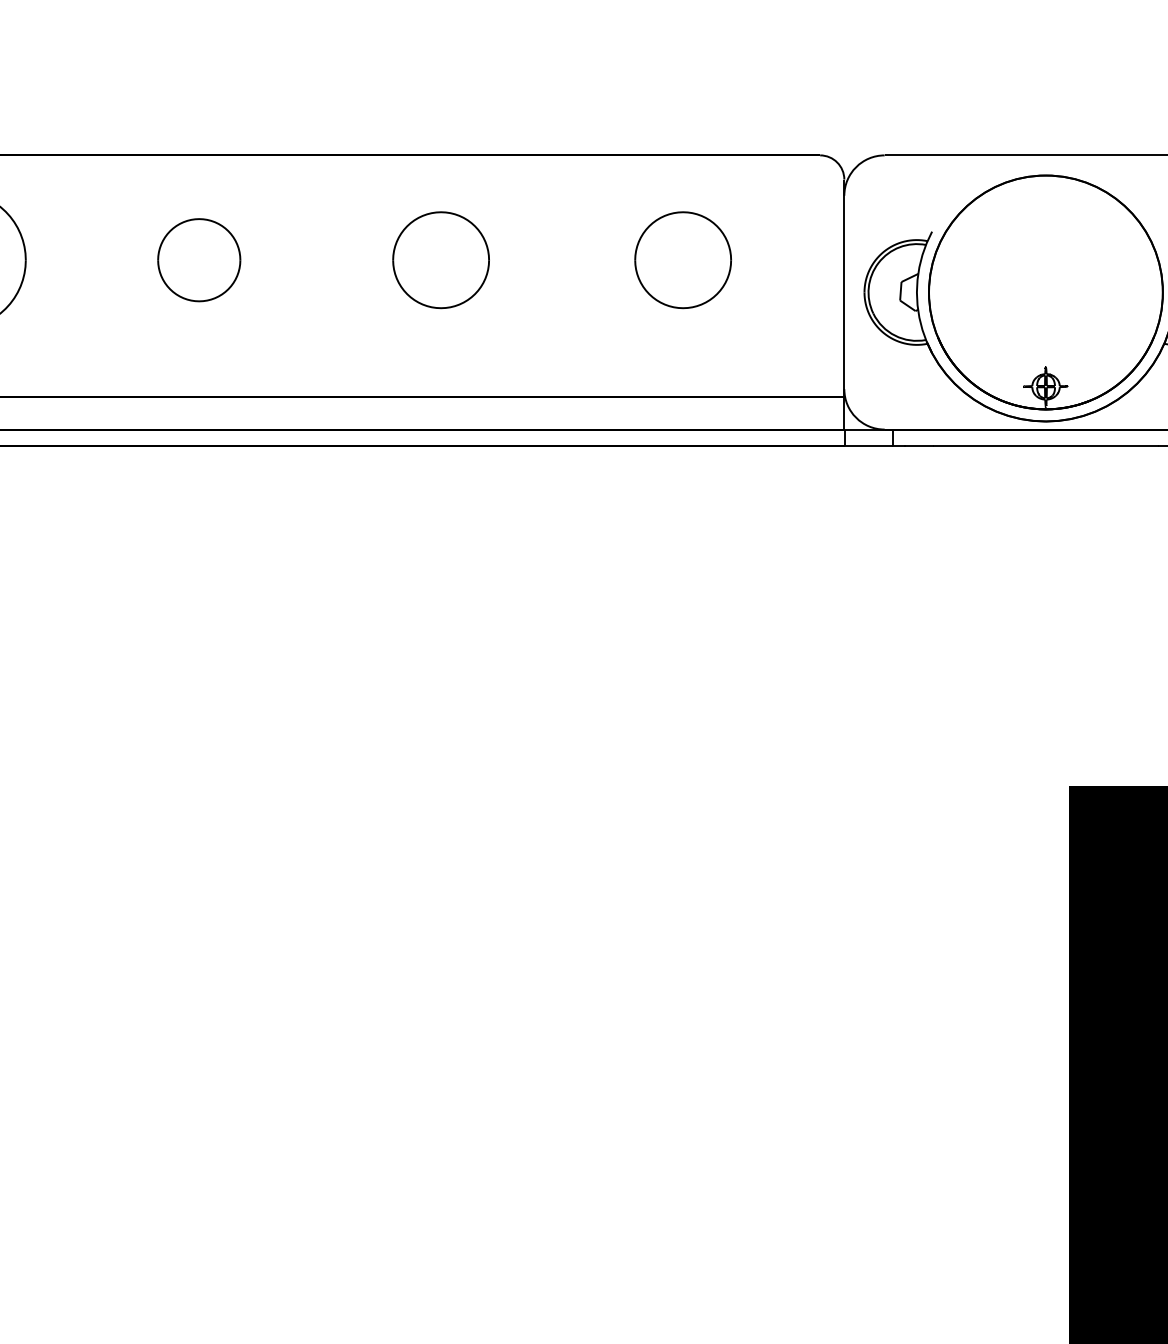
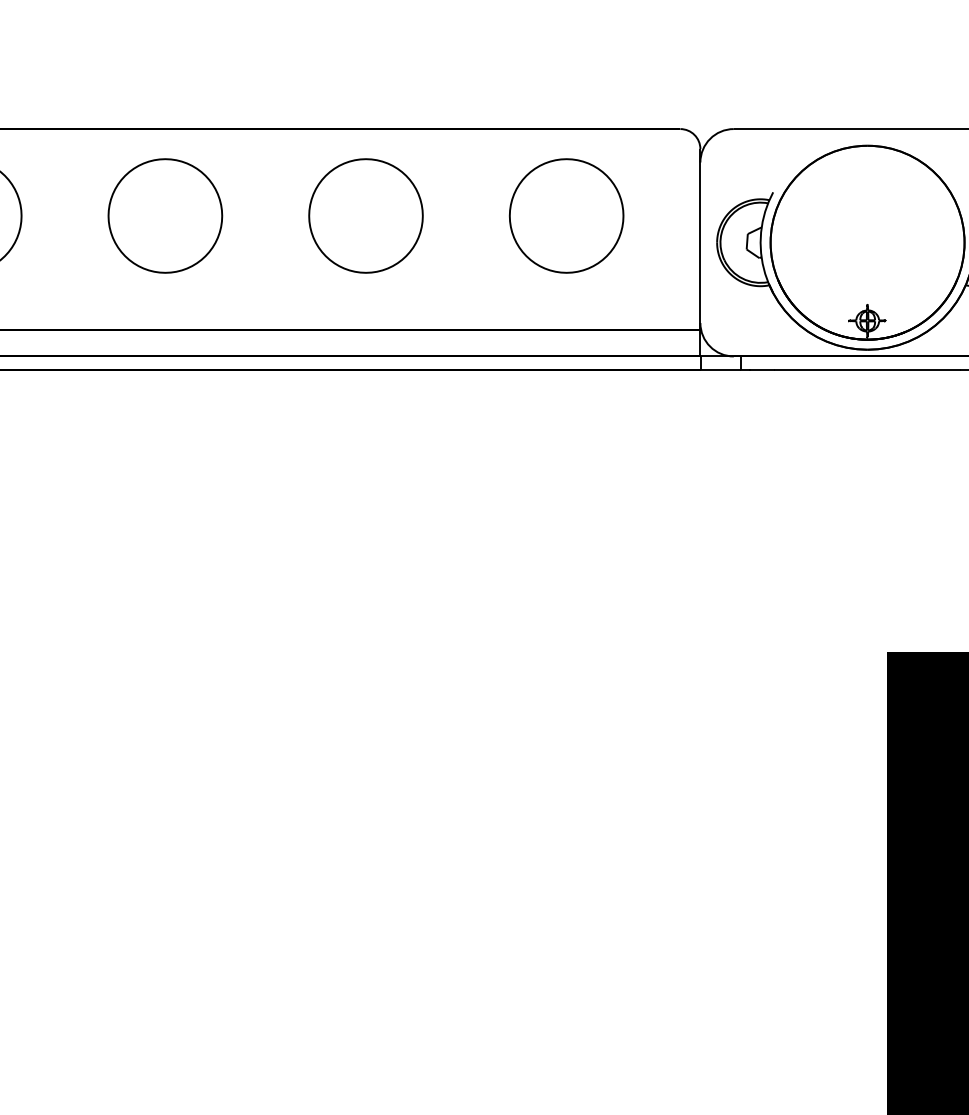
part: (199, 259) -> (165, 215), size x1.67
part: (440, 259) -> (365, 215), size x1.43
part: (682, 259) -> (566, 215), size x1.43

